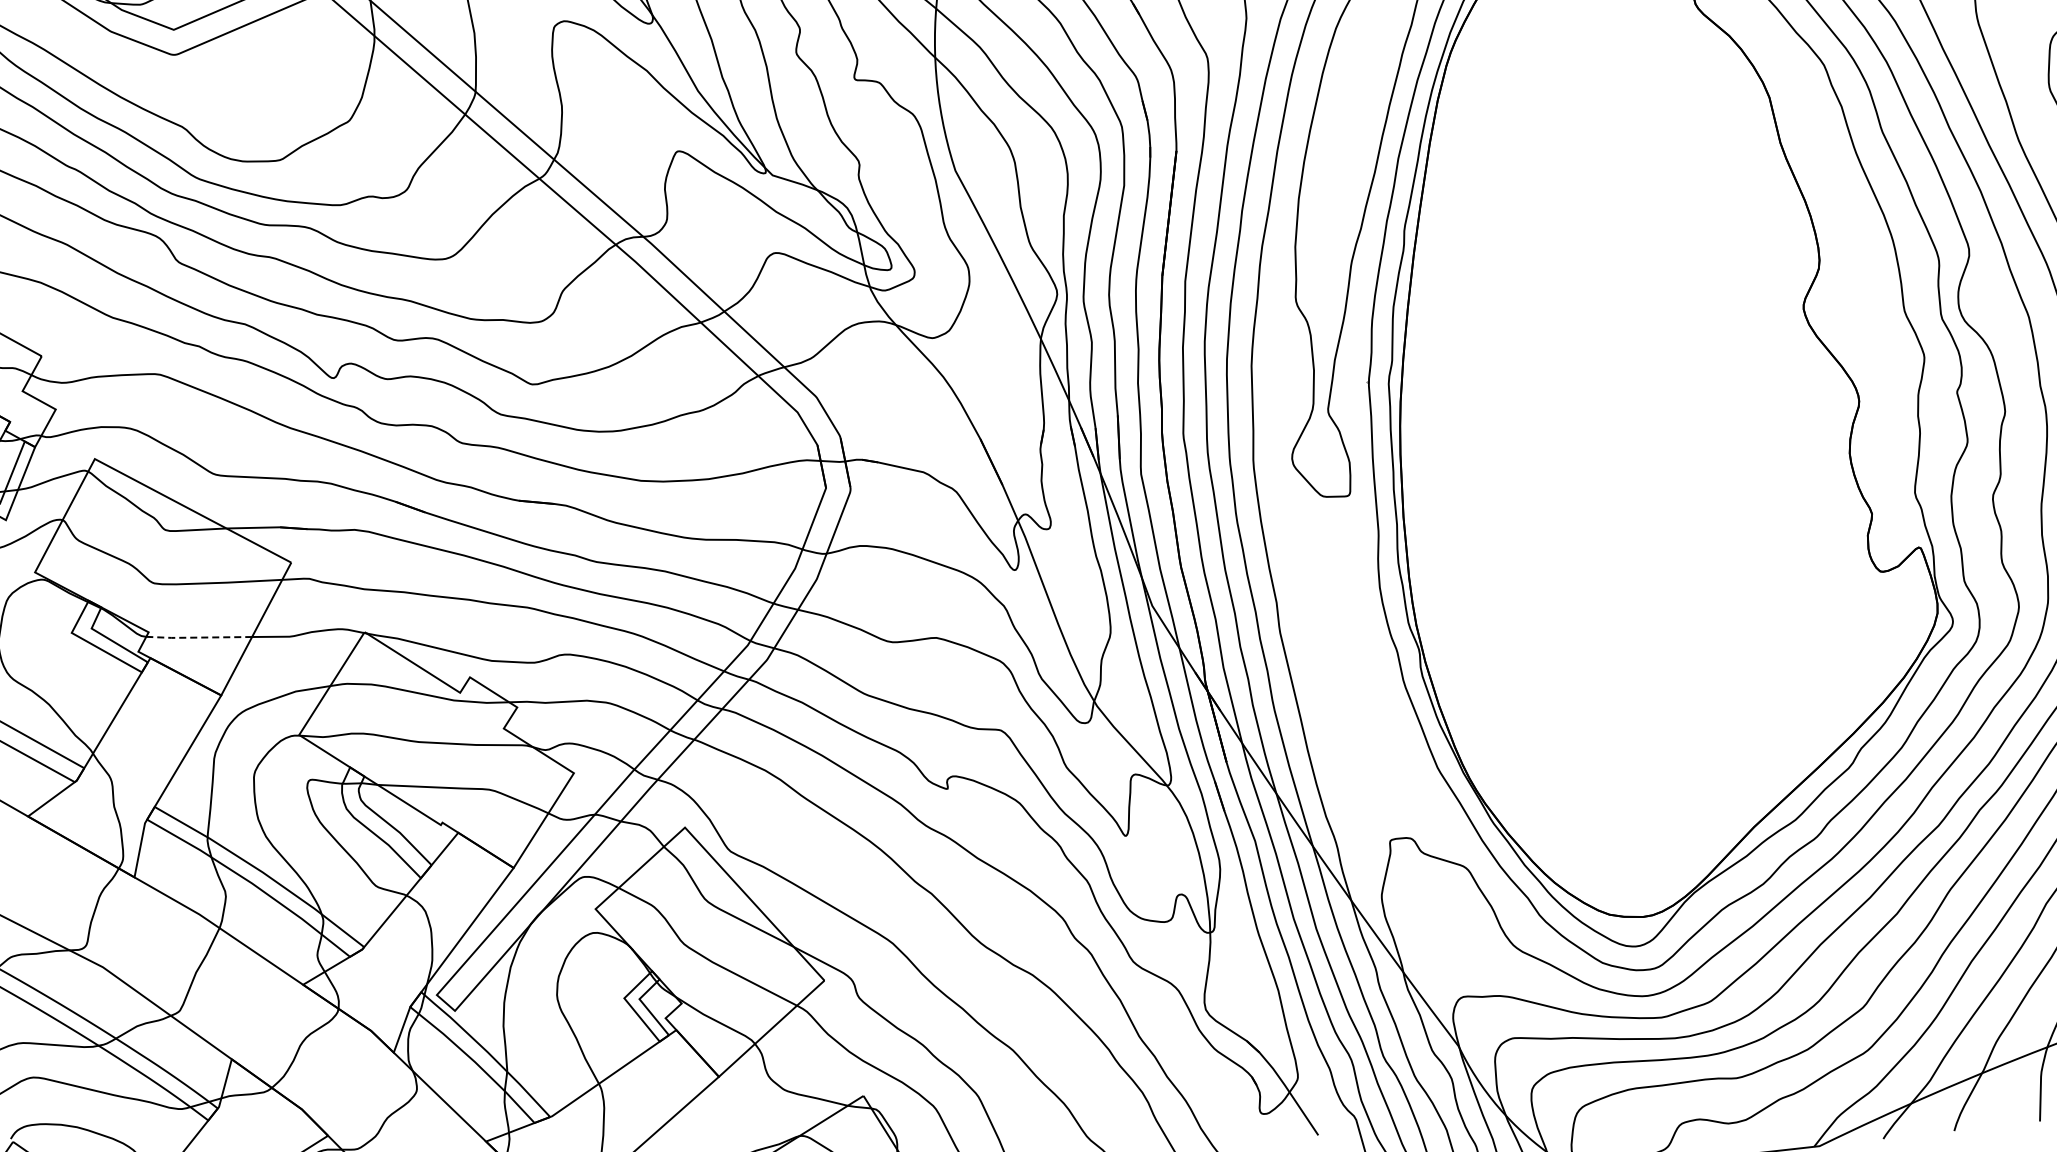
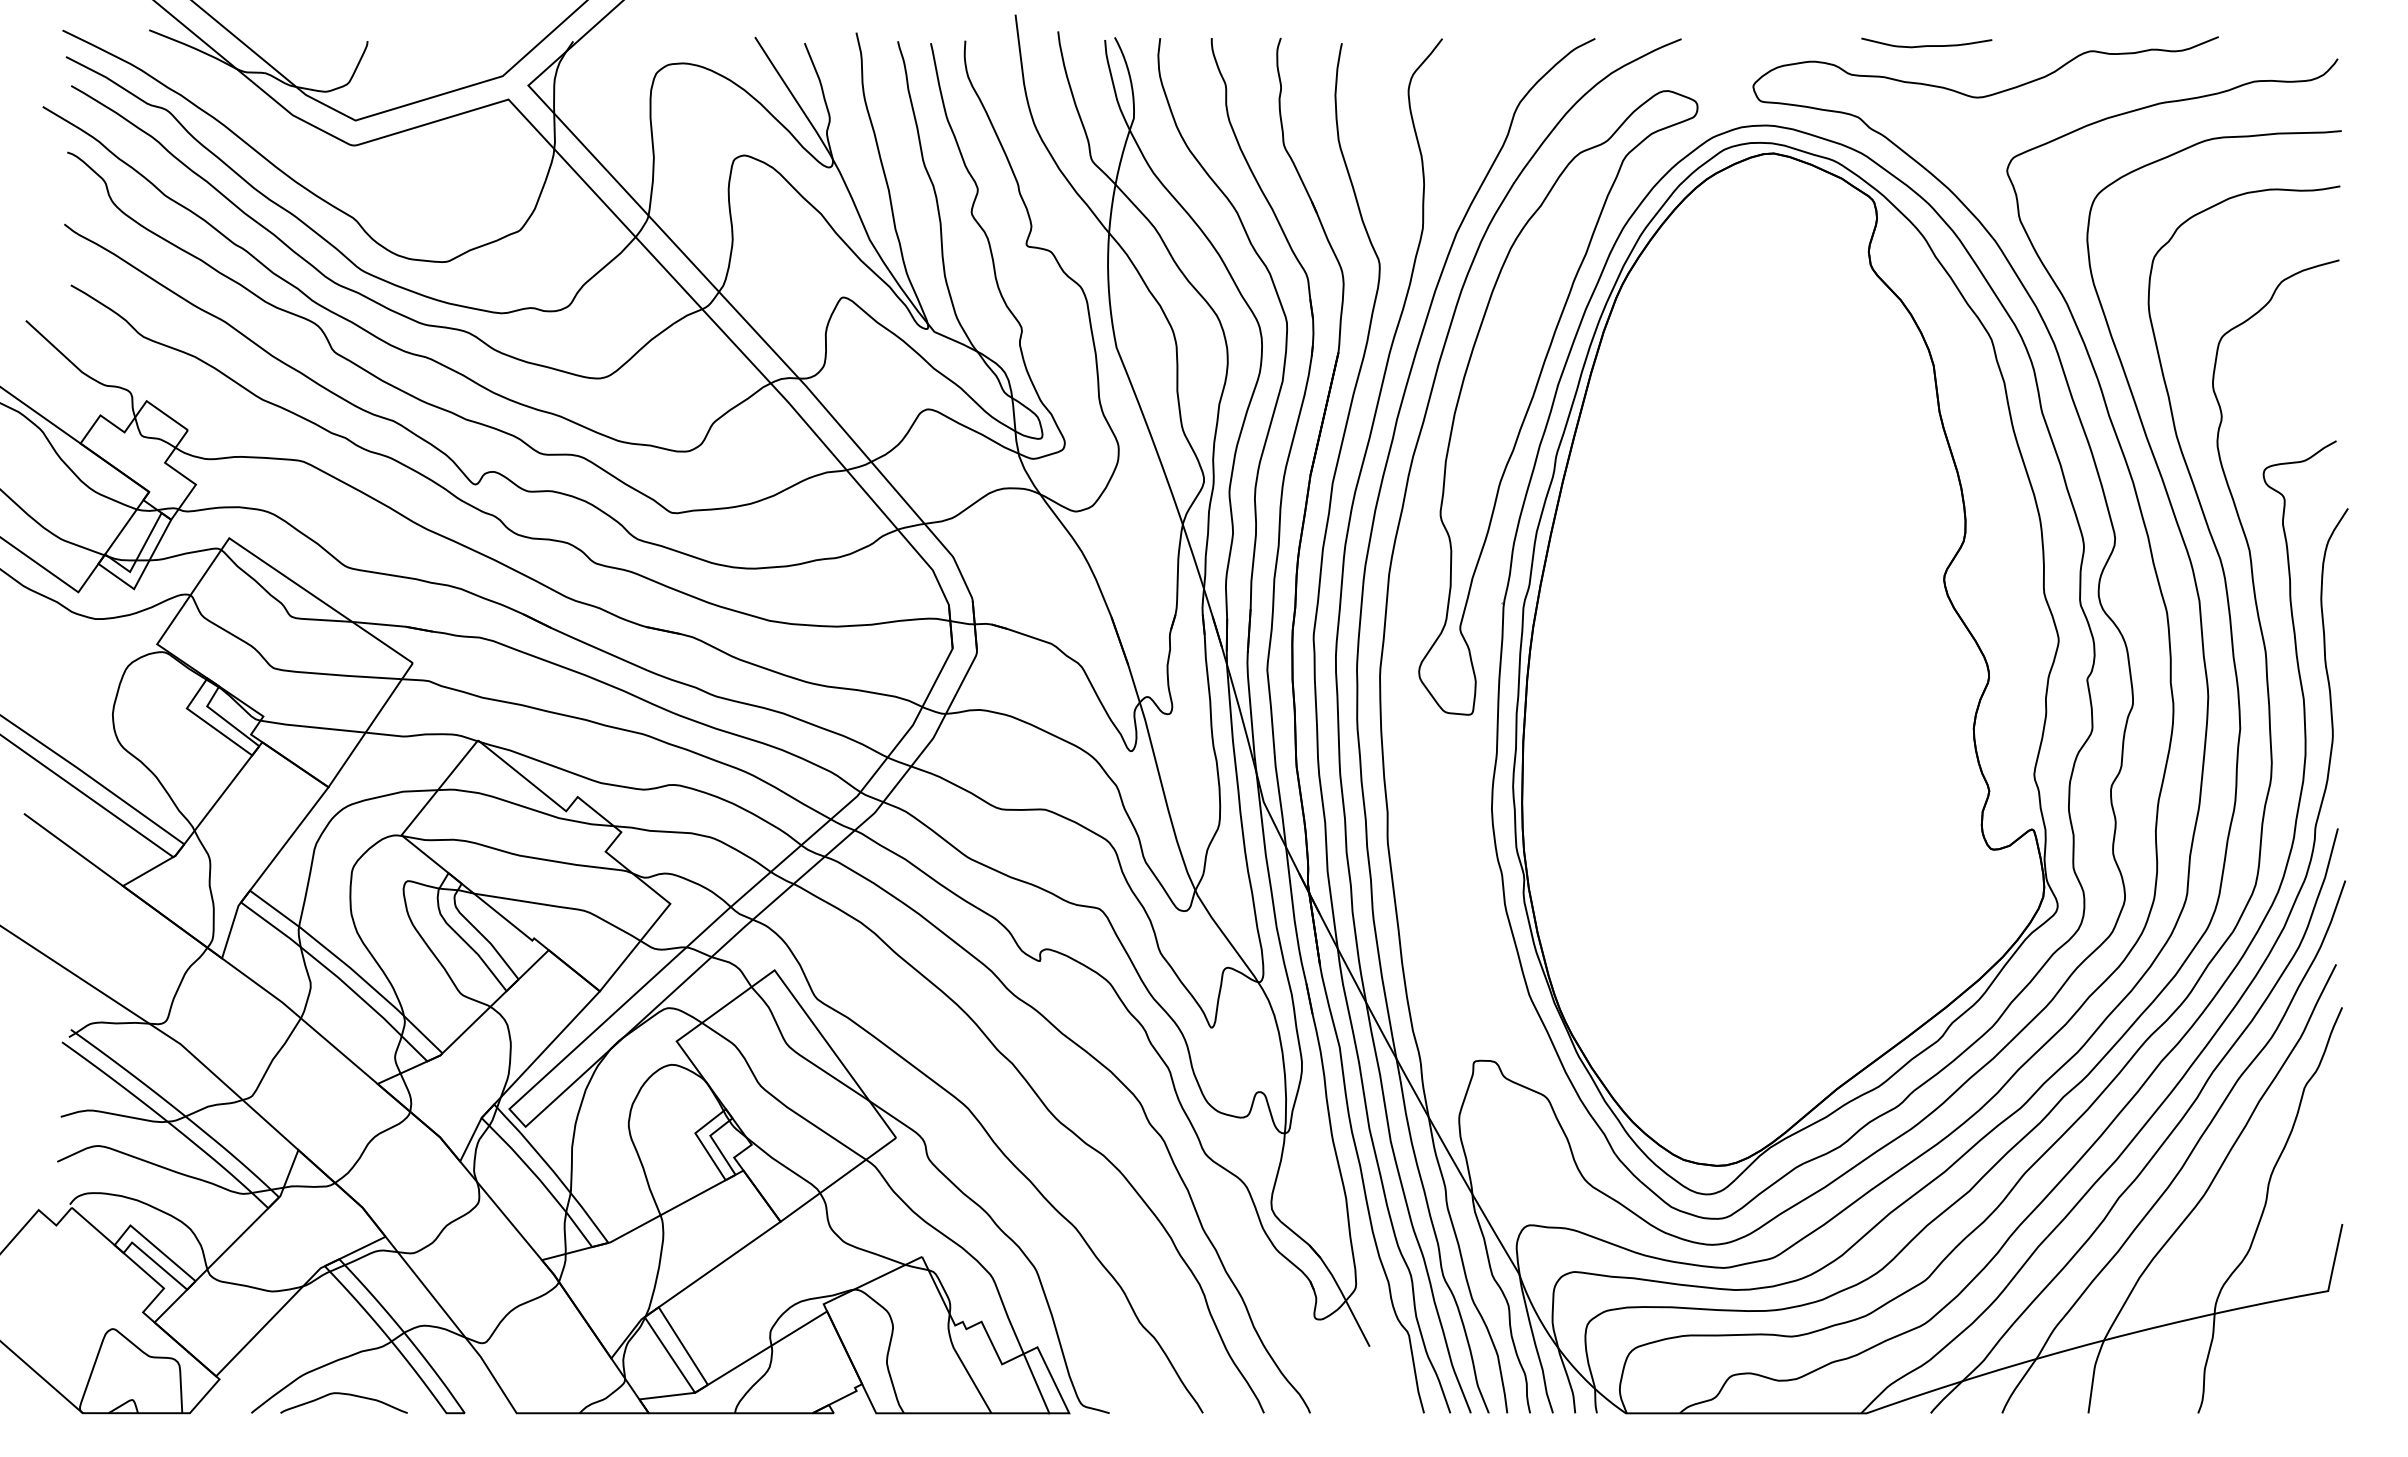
line: (198, 637) -> (312, 727), dashed -> solid

